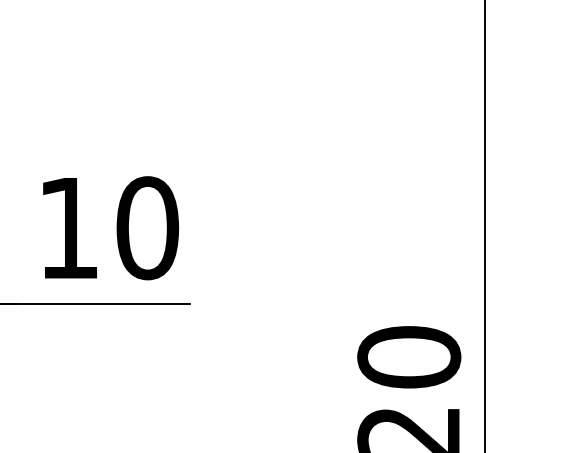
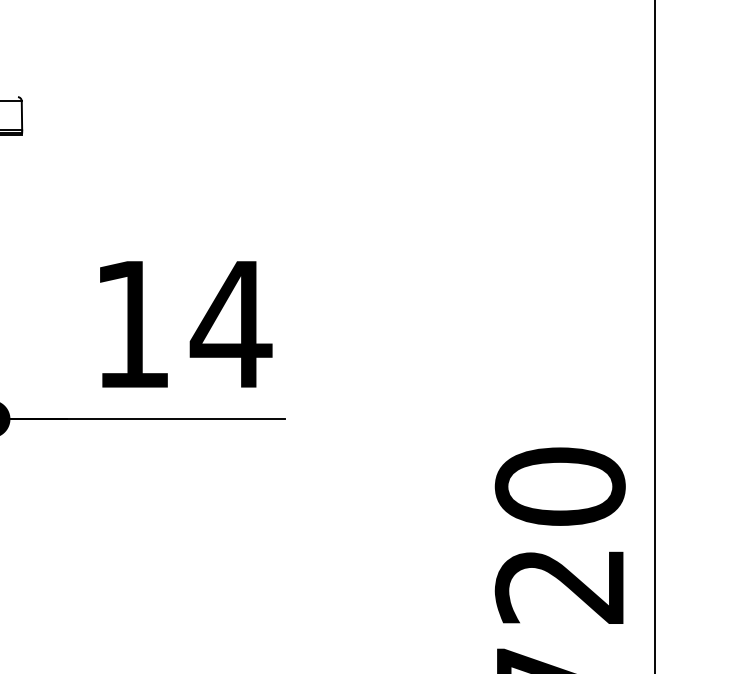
text: (146, 228) -> (230, 324), 10 -> 14

